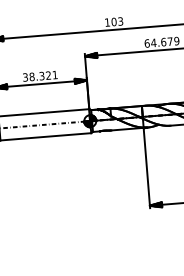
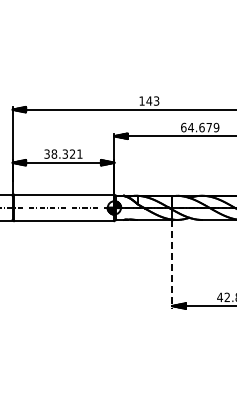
text: (114, 21) -> (149, 100), 103 -> 143
line: (146, 168) -> (172, 264), solid -> dashed

